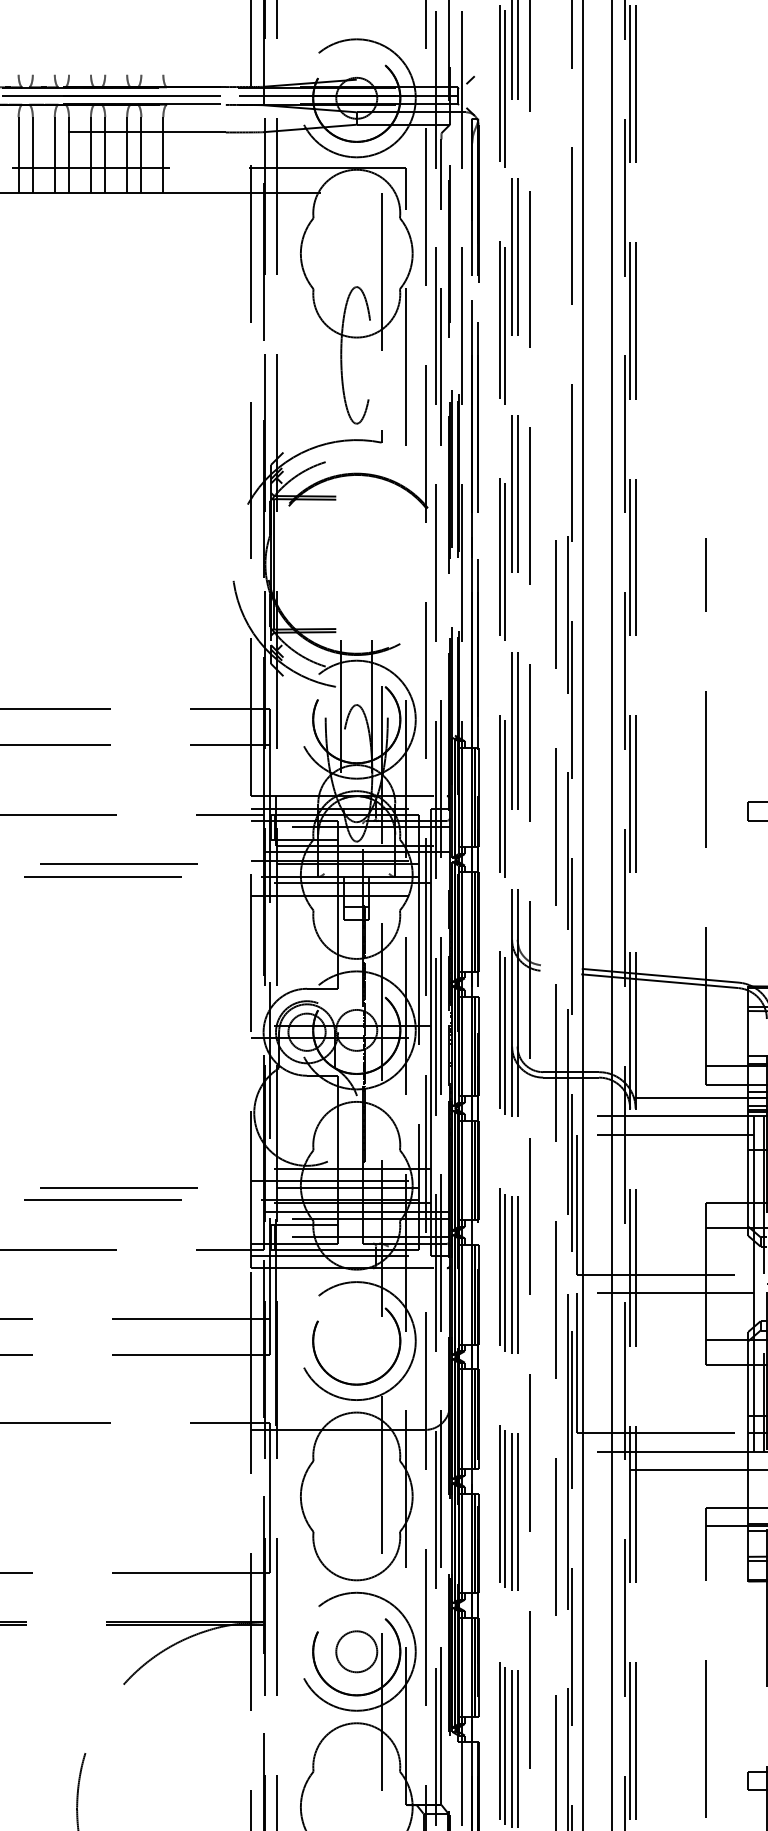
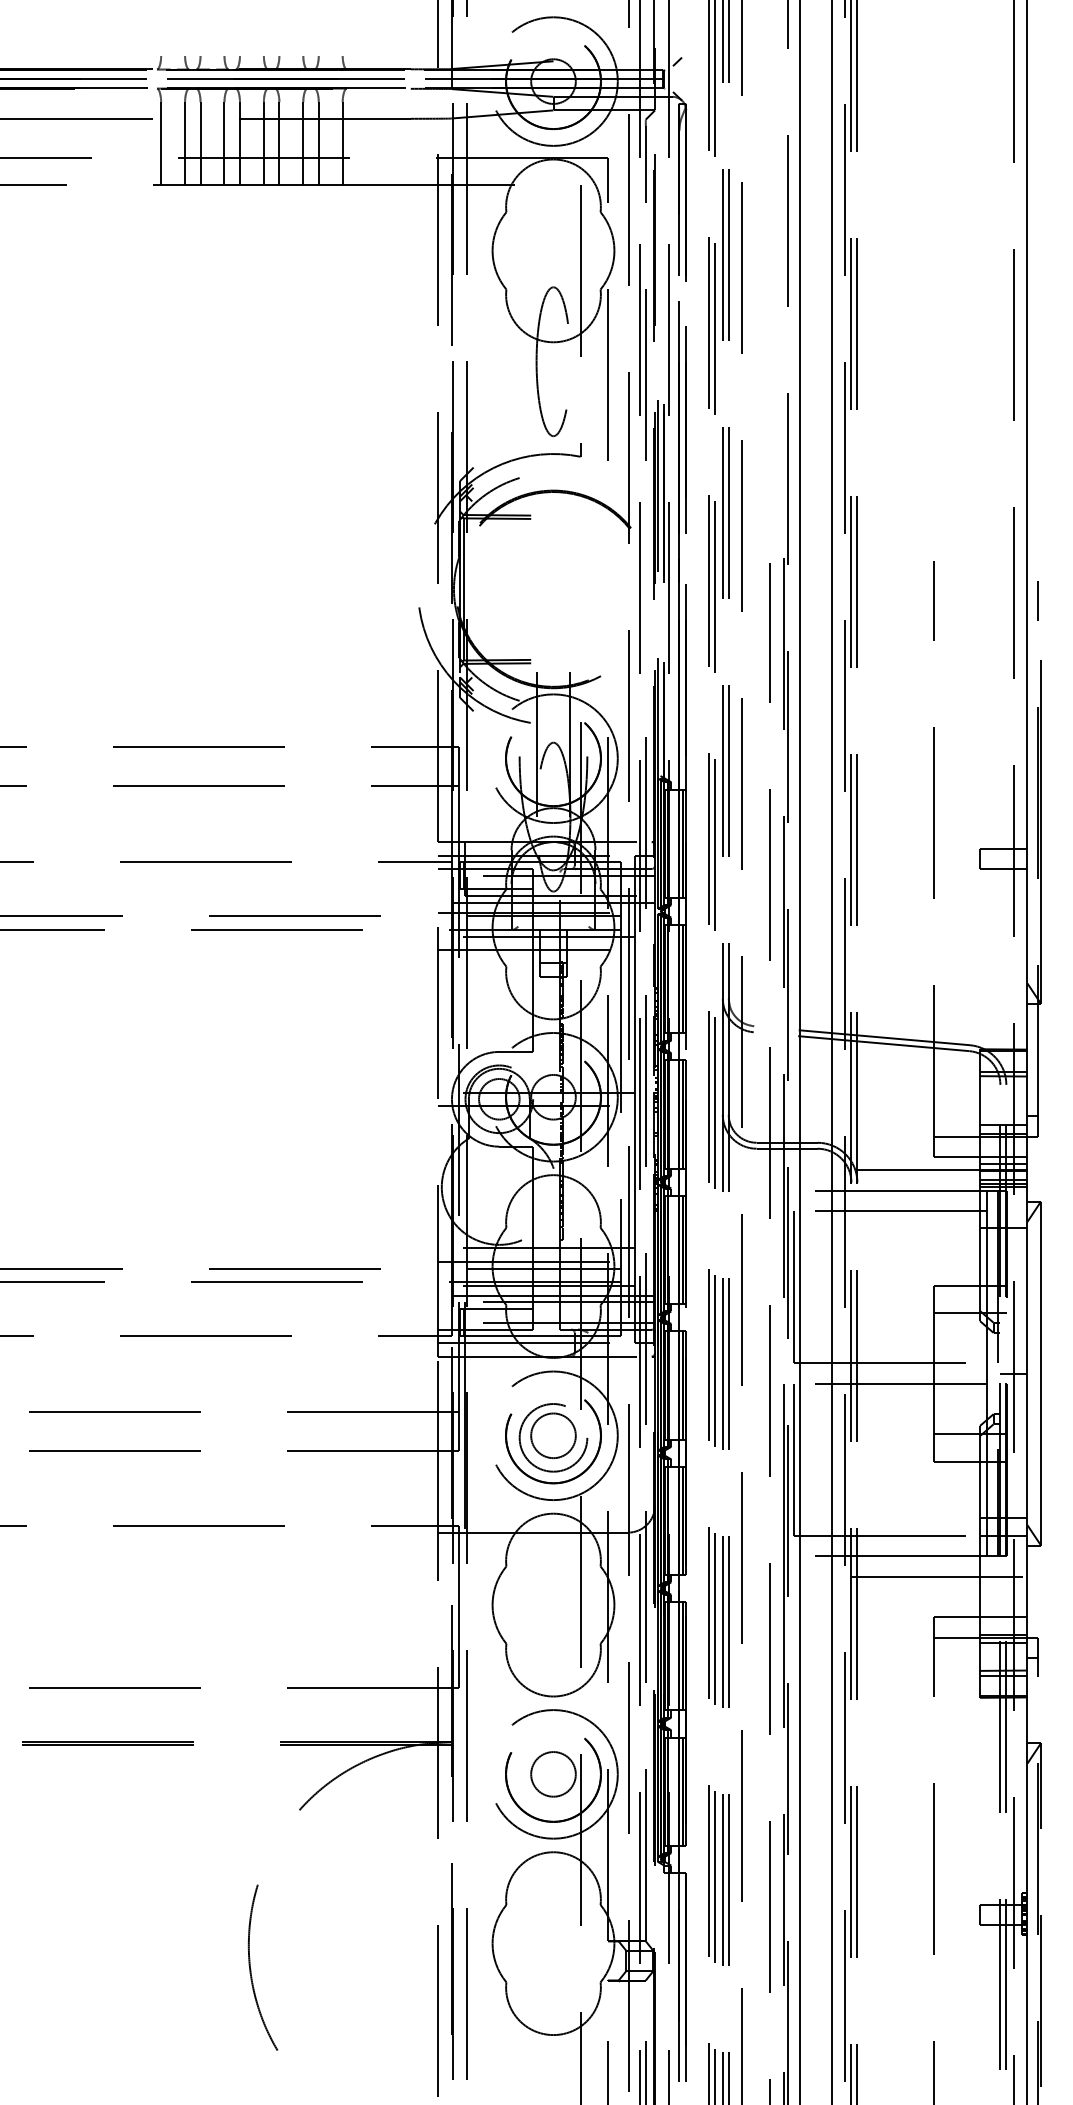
part: (356, 1342) -> (553, 1437), added

